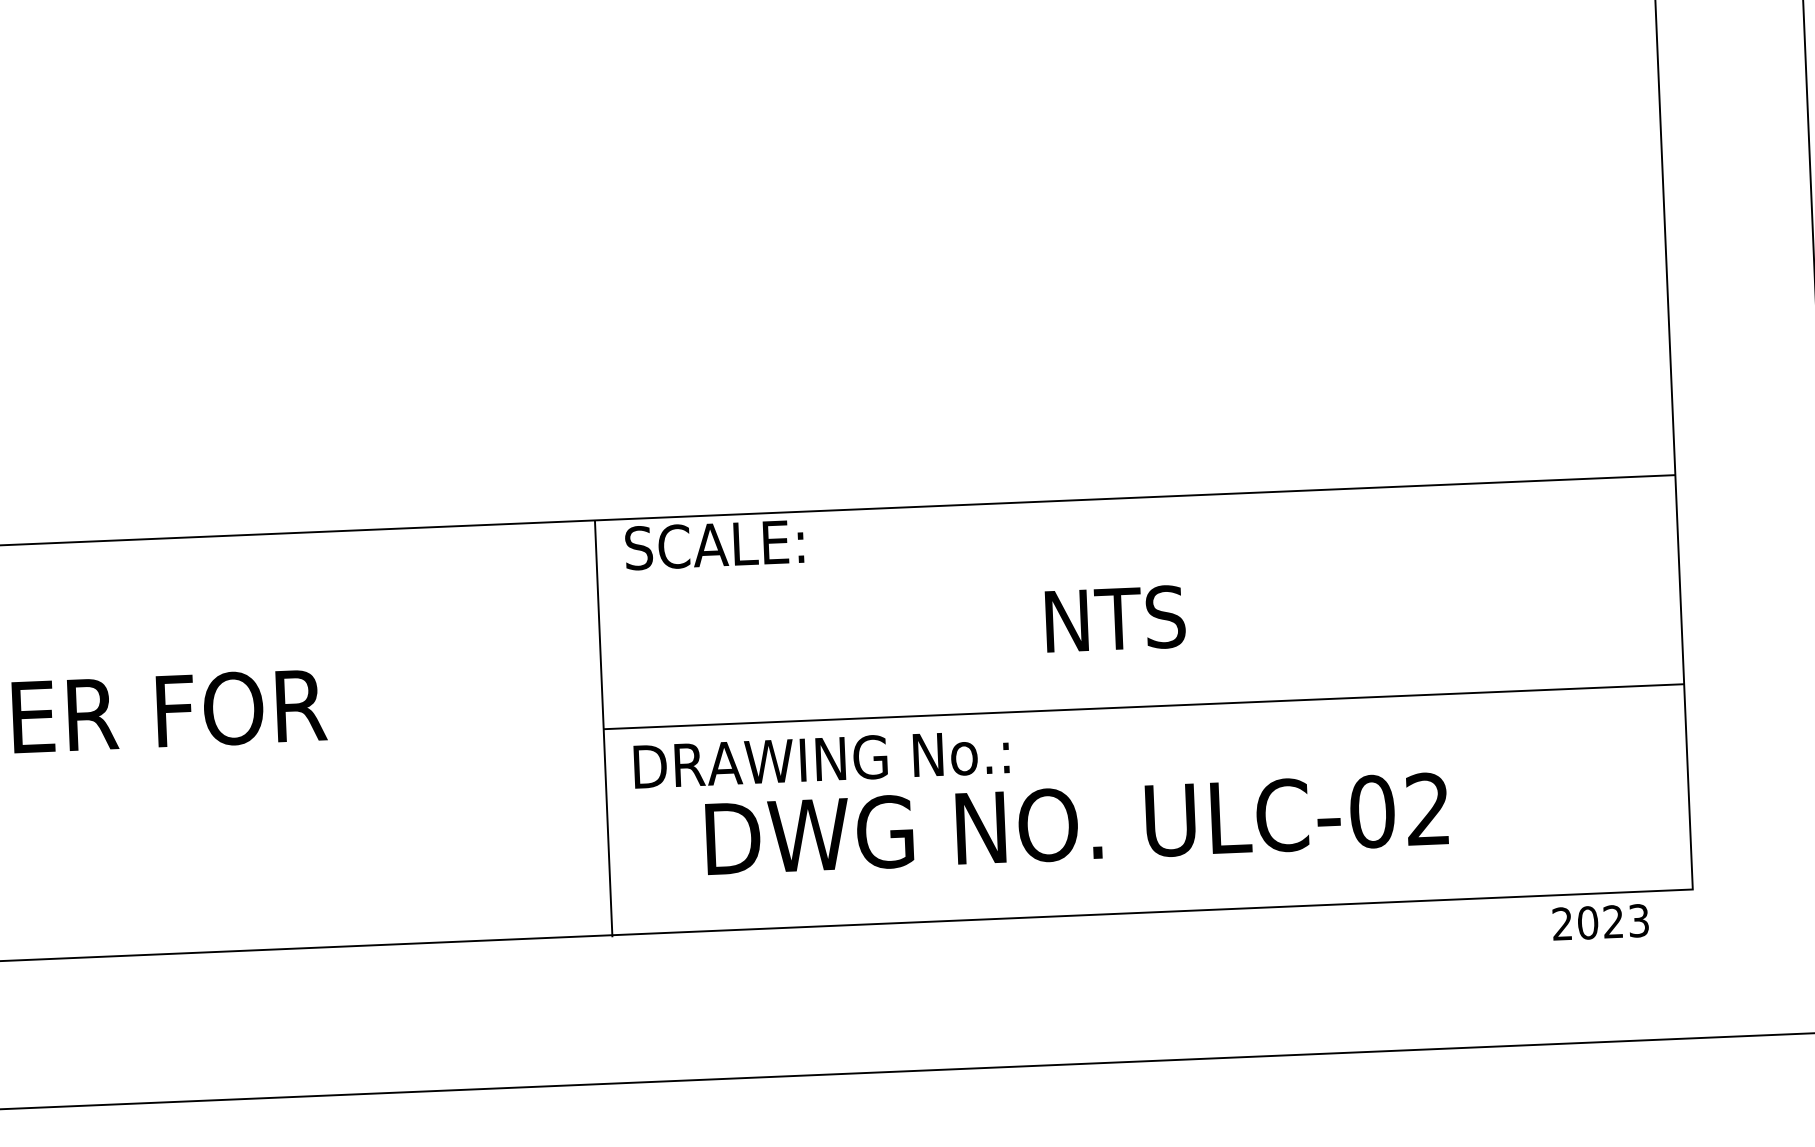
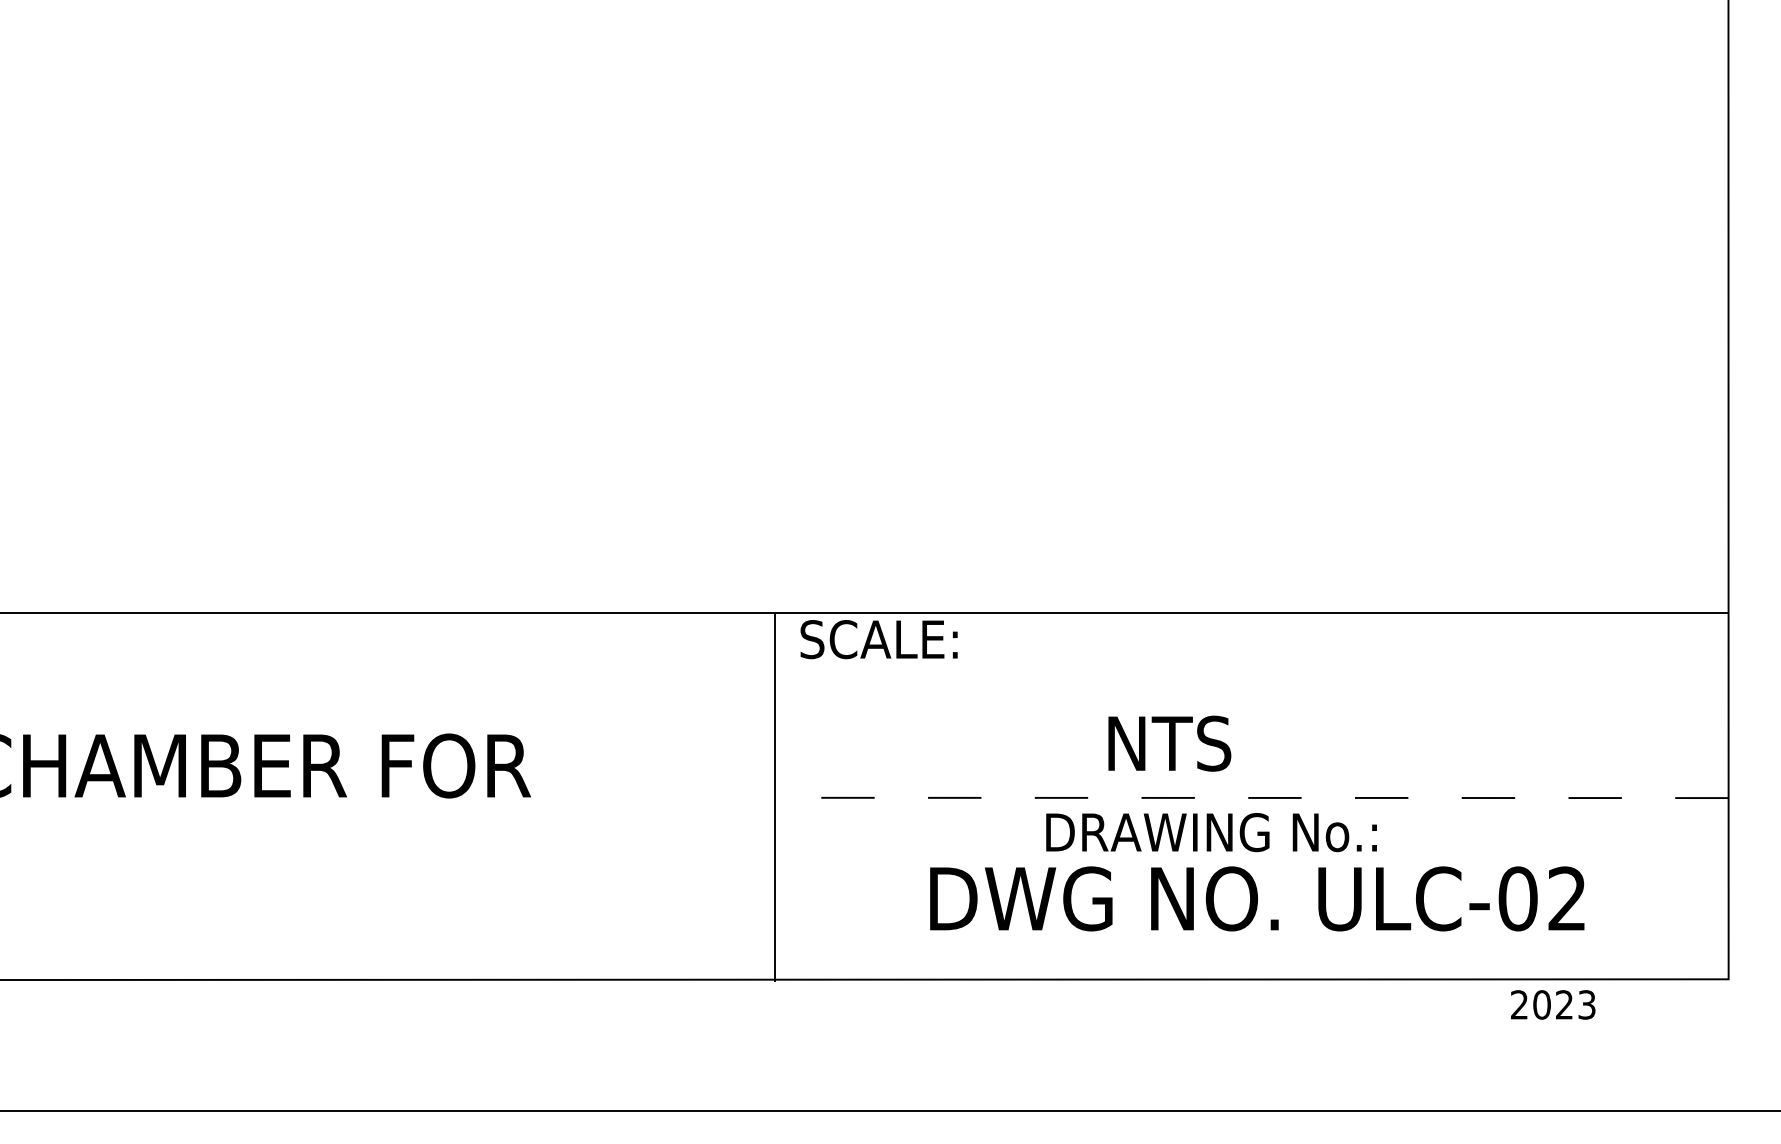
text: (1115, 618) -> (1169, 743), moved
line: (1143, 706) -> (1251, 797), solid -> dashed
text: (821, 759) -> (1211, 832), moved
text: (1077, 823) -> (1257, 898), moved
text: (1600, 921) -> (1553, 1004), moved

